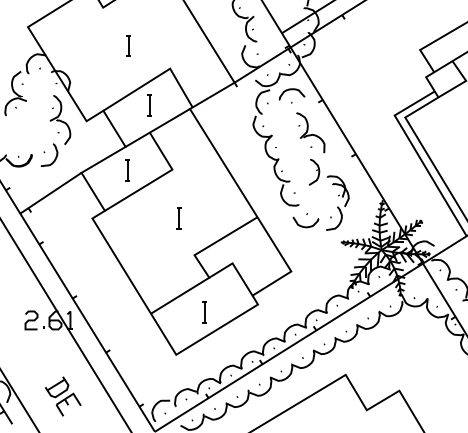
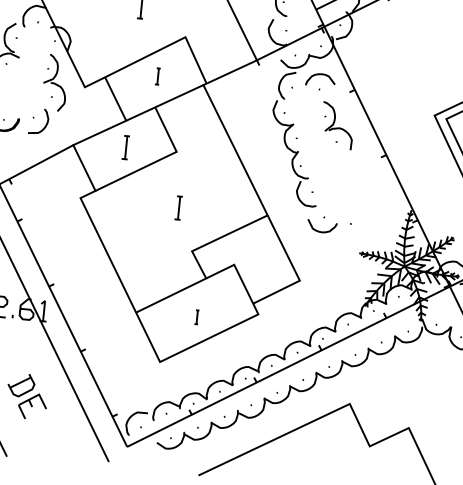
part: (149, 105) -> (157, 76), size x0.7
part: (338, 195) -> (361, 199), removed
part: (204, 312) -> (196, 317), size x0.6

